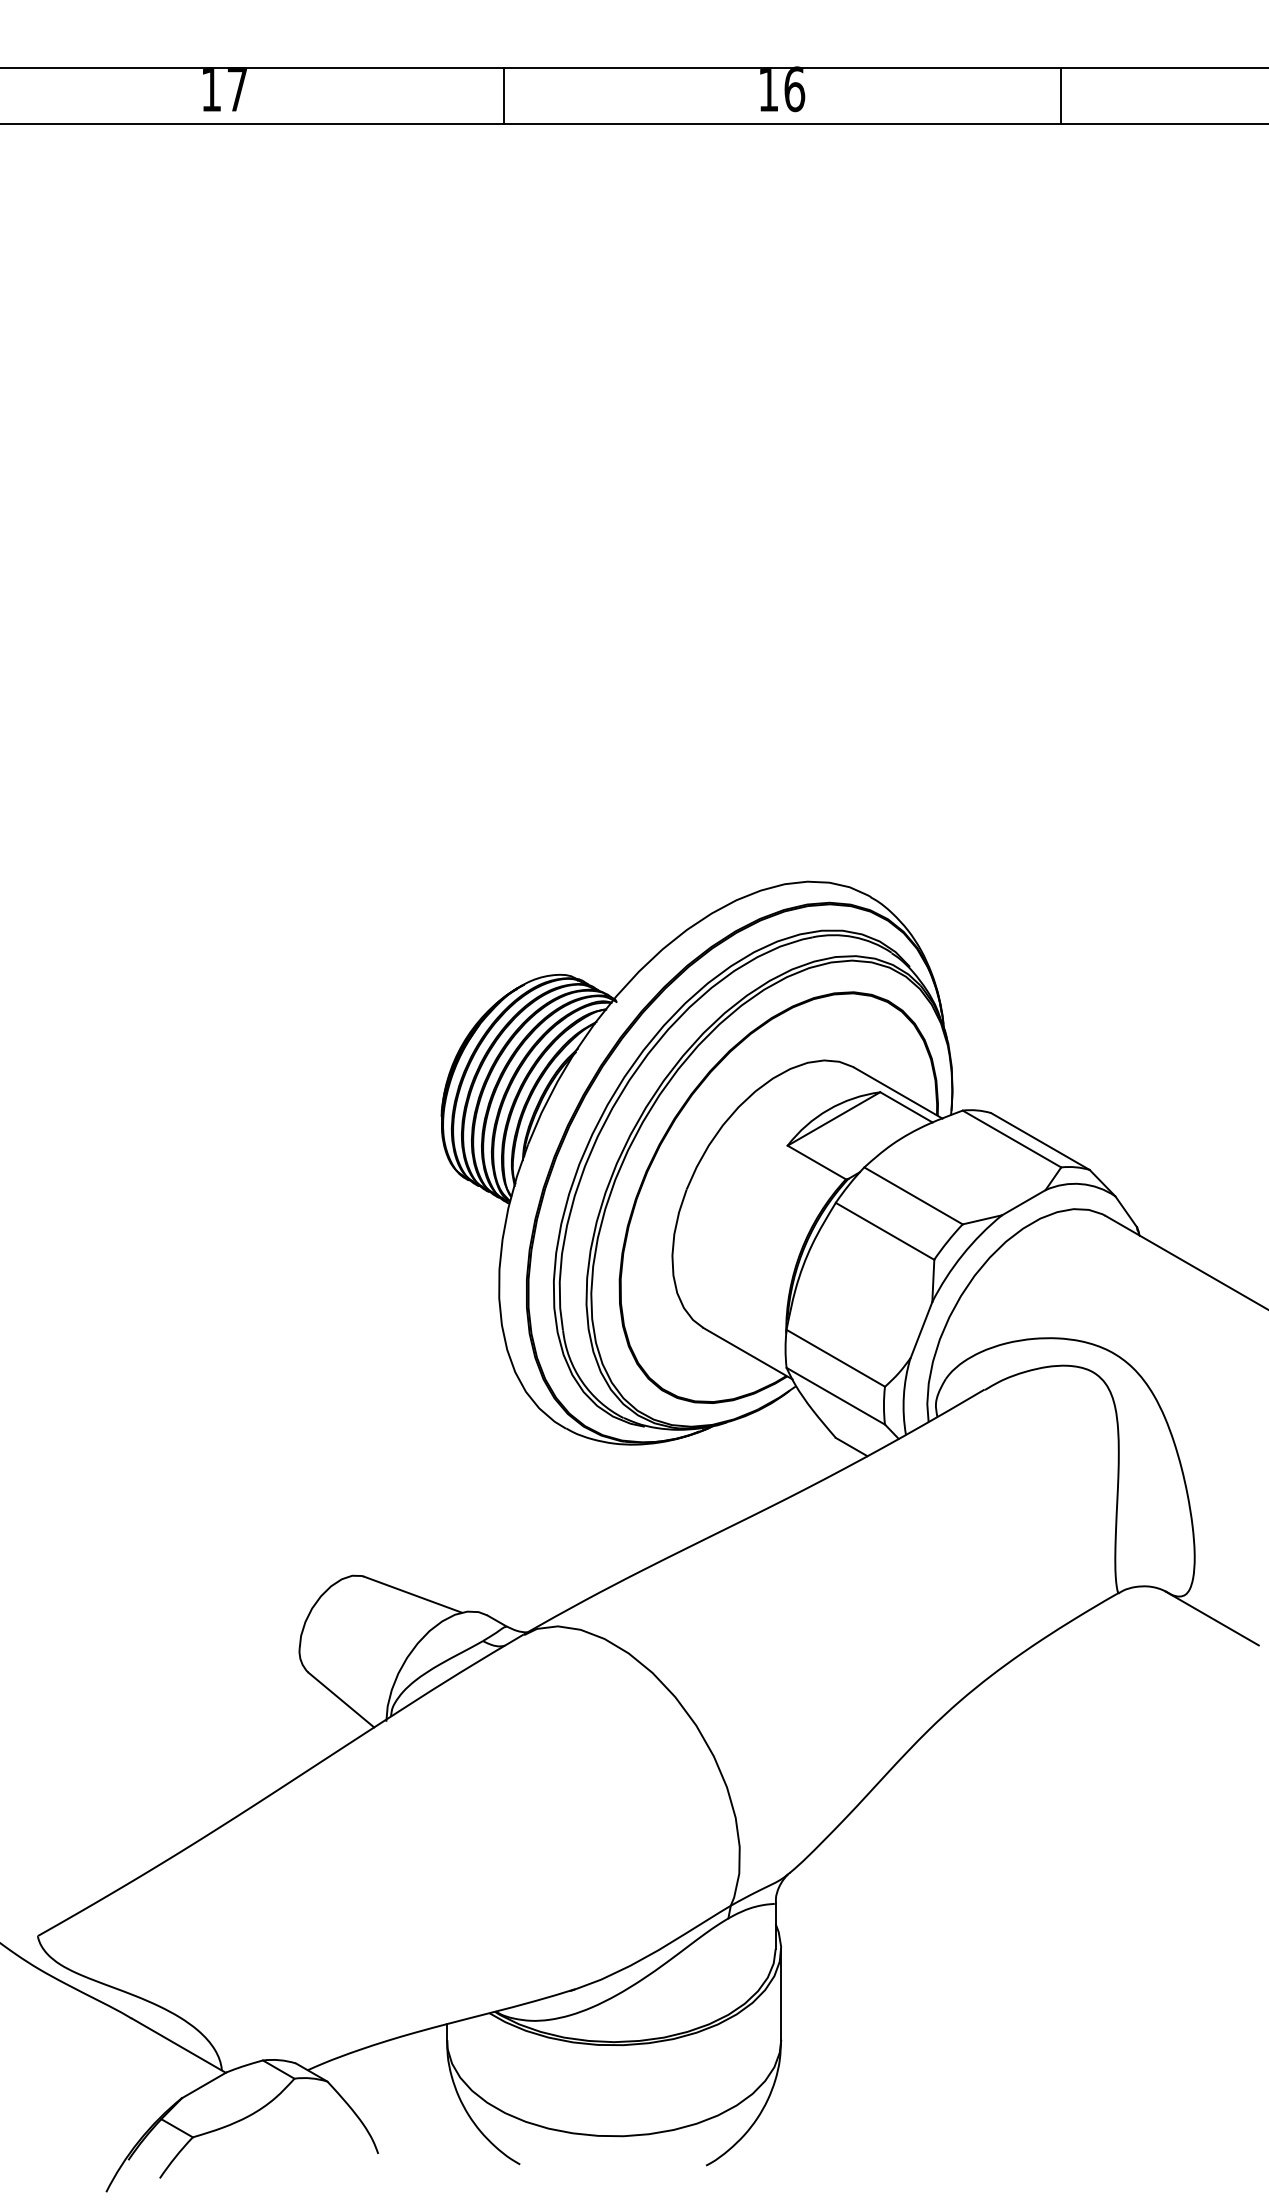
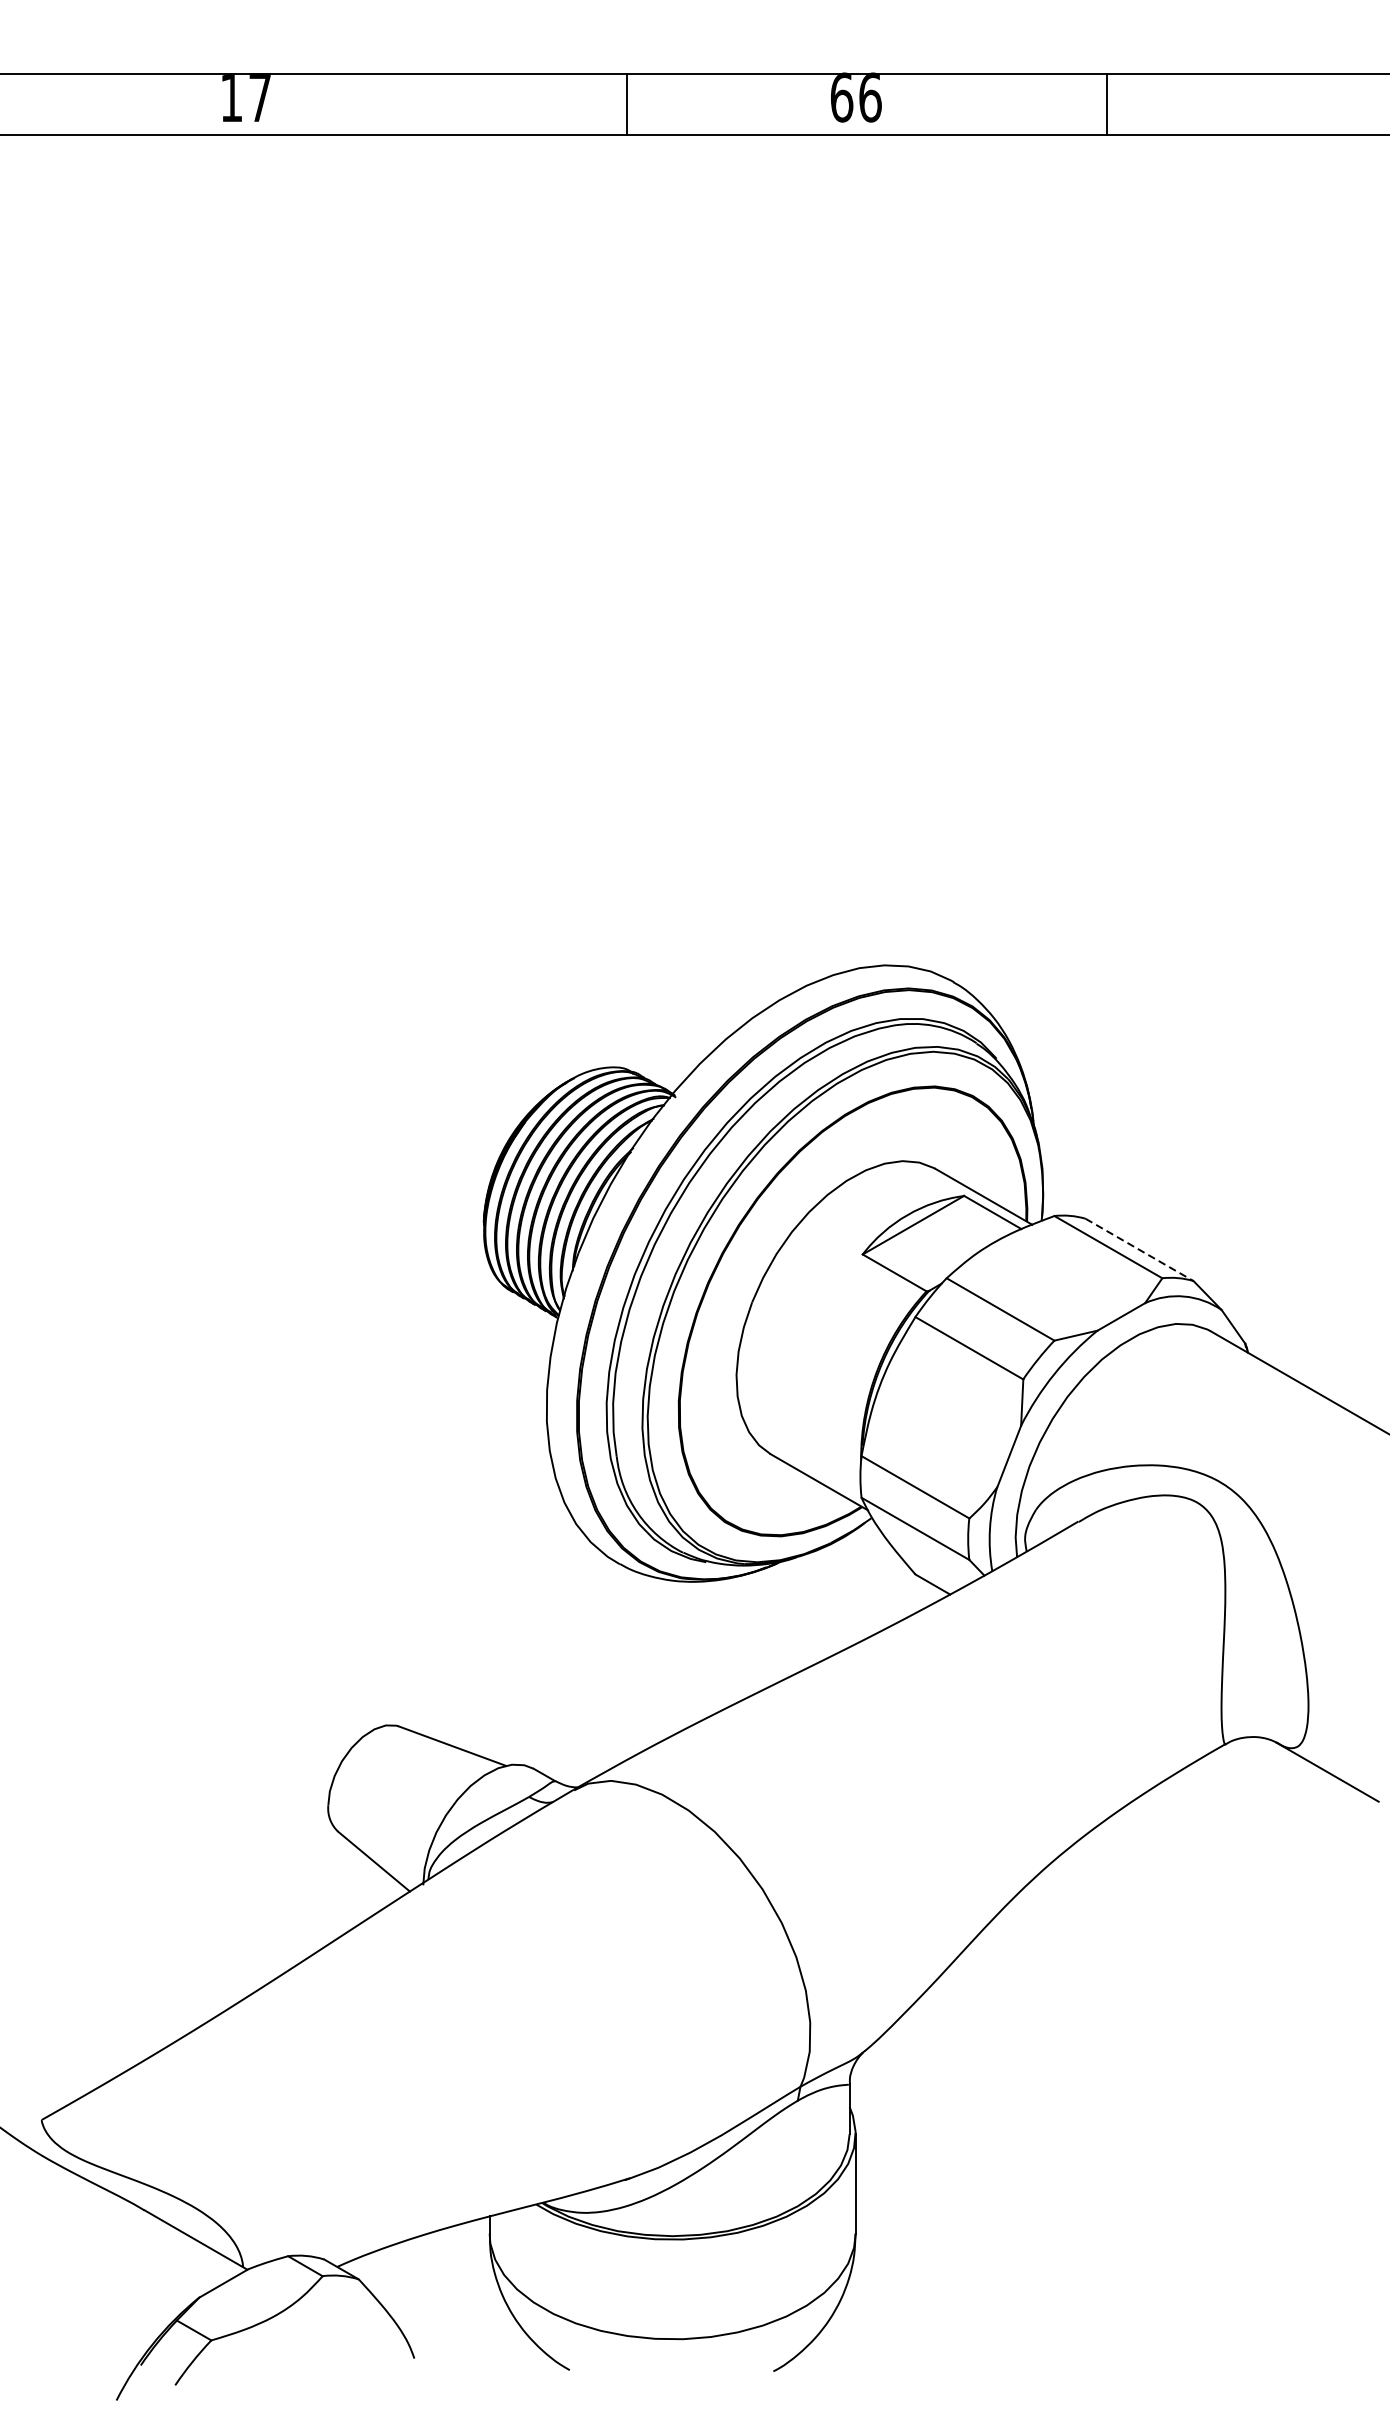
text: (768, 89) -> (841, 97), 16 -> 66
line: (504, 95) -> (627, 104), moved
line: (1061, 95) -> (1106, 104), moved
line: (1040, 1141) -> (1139, 1249), solid -> dashed

